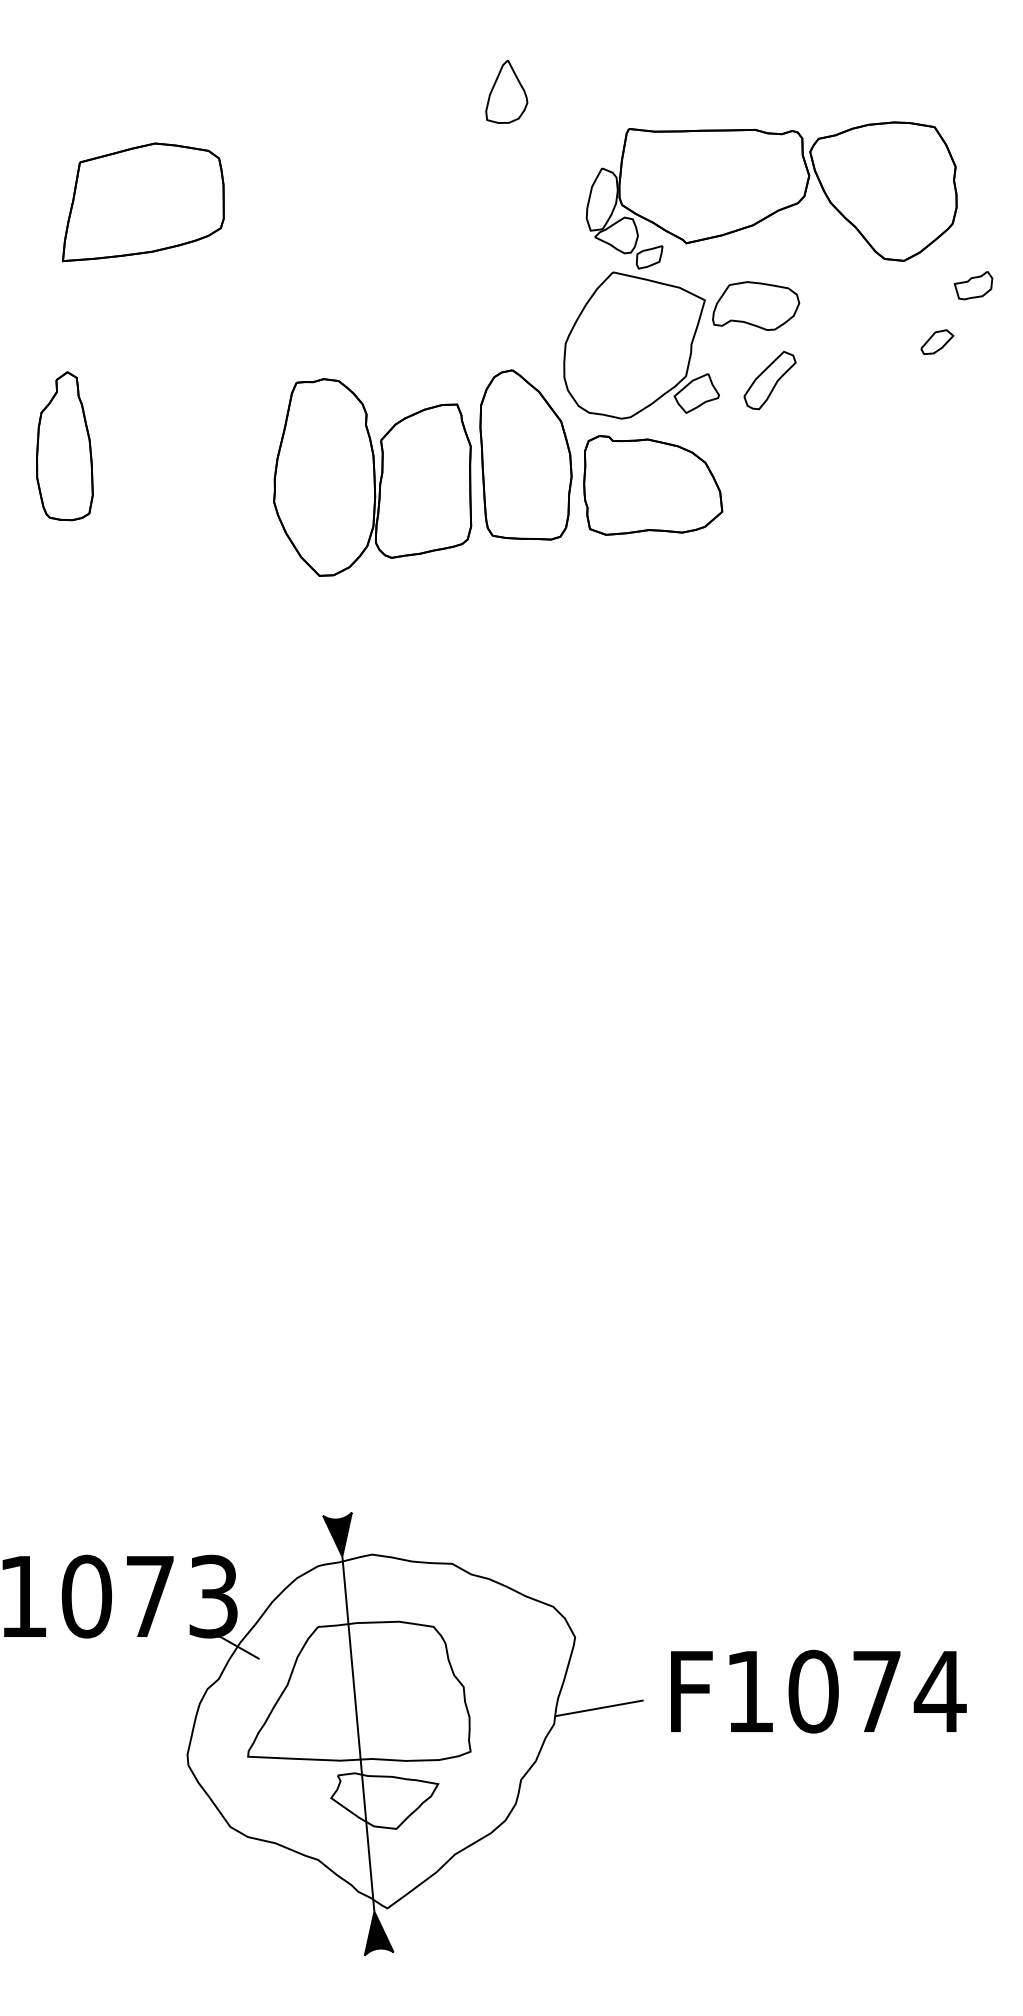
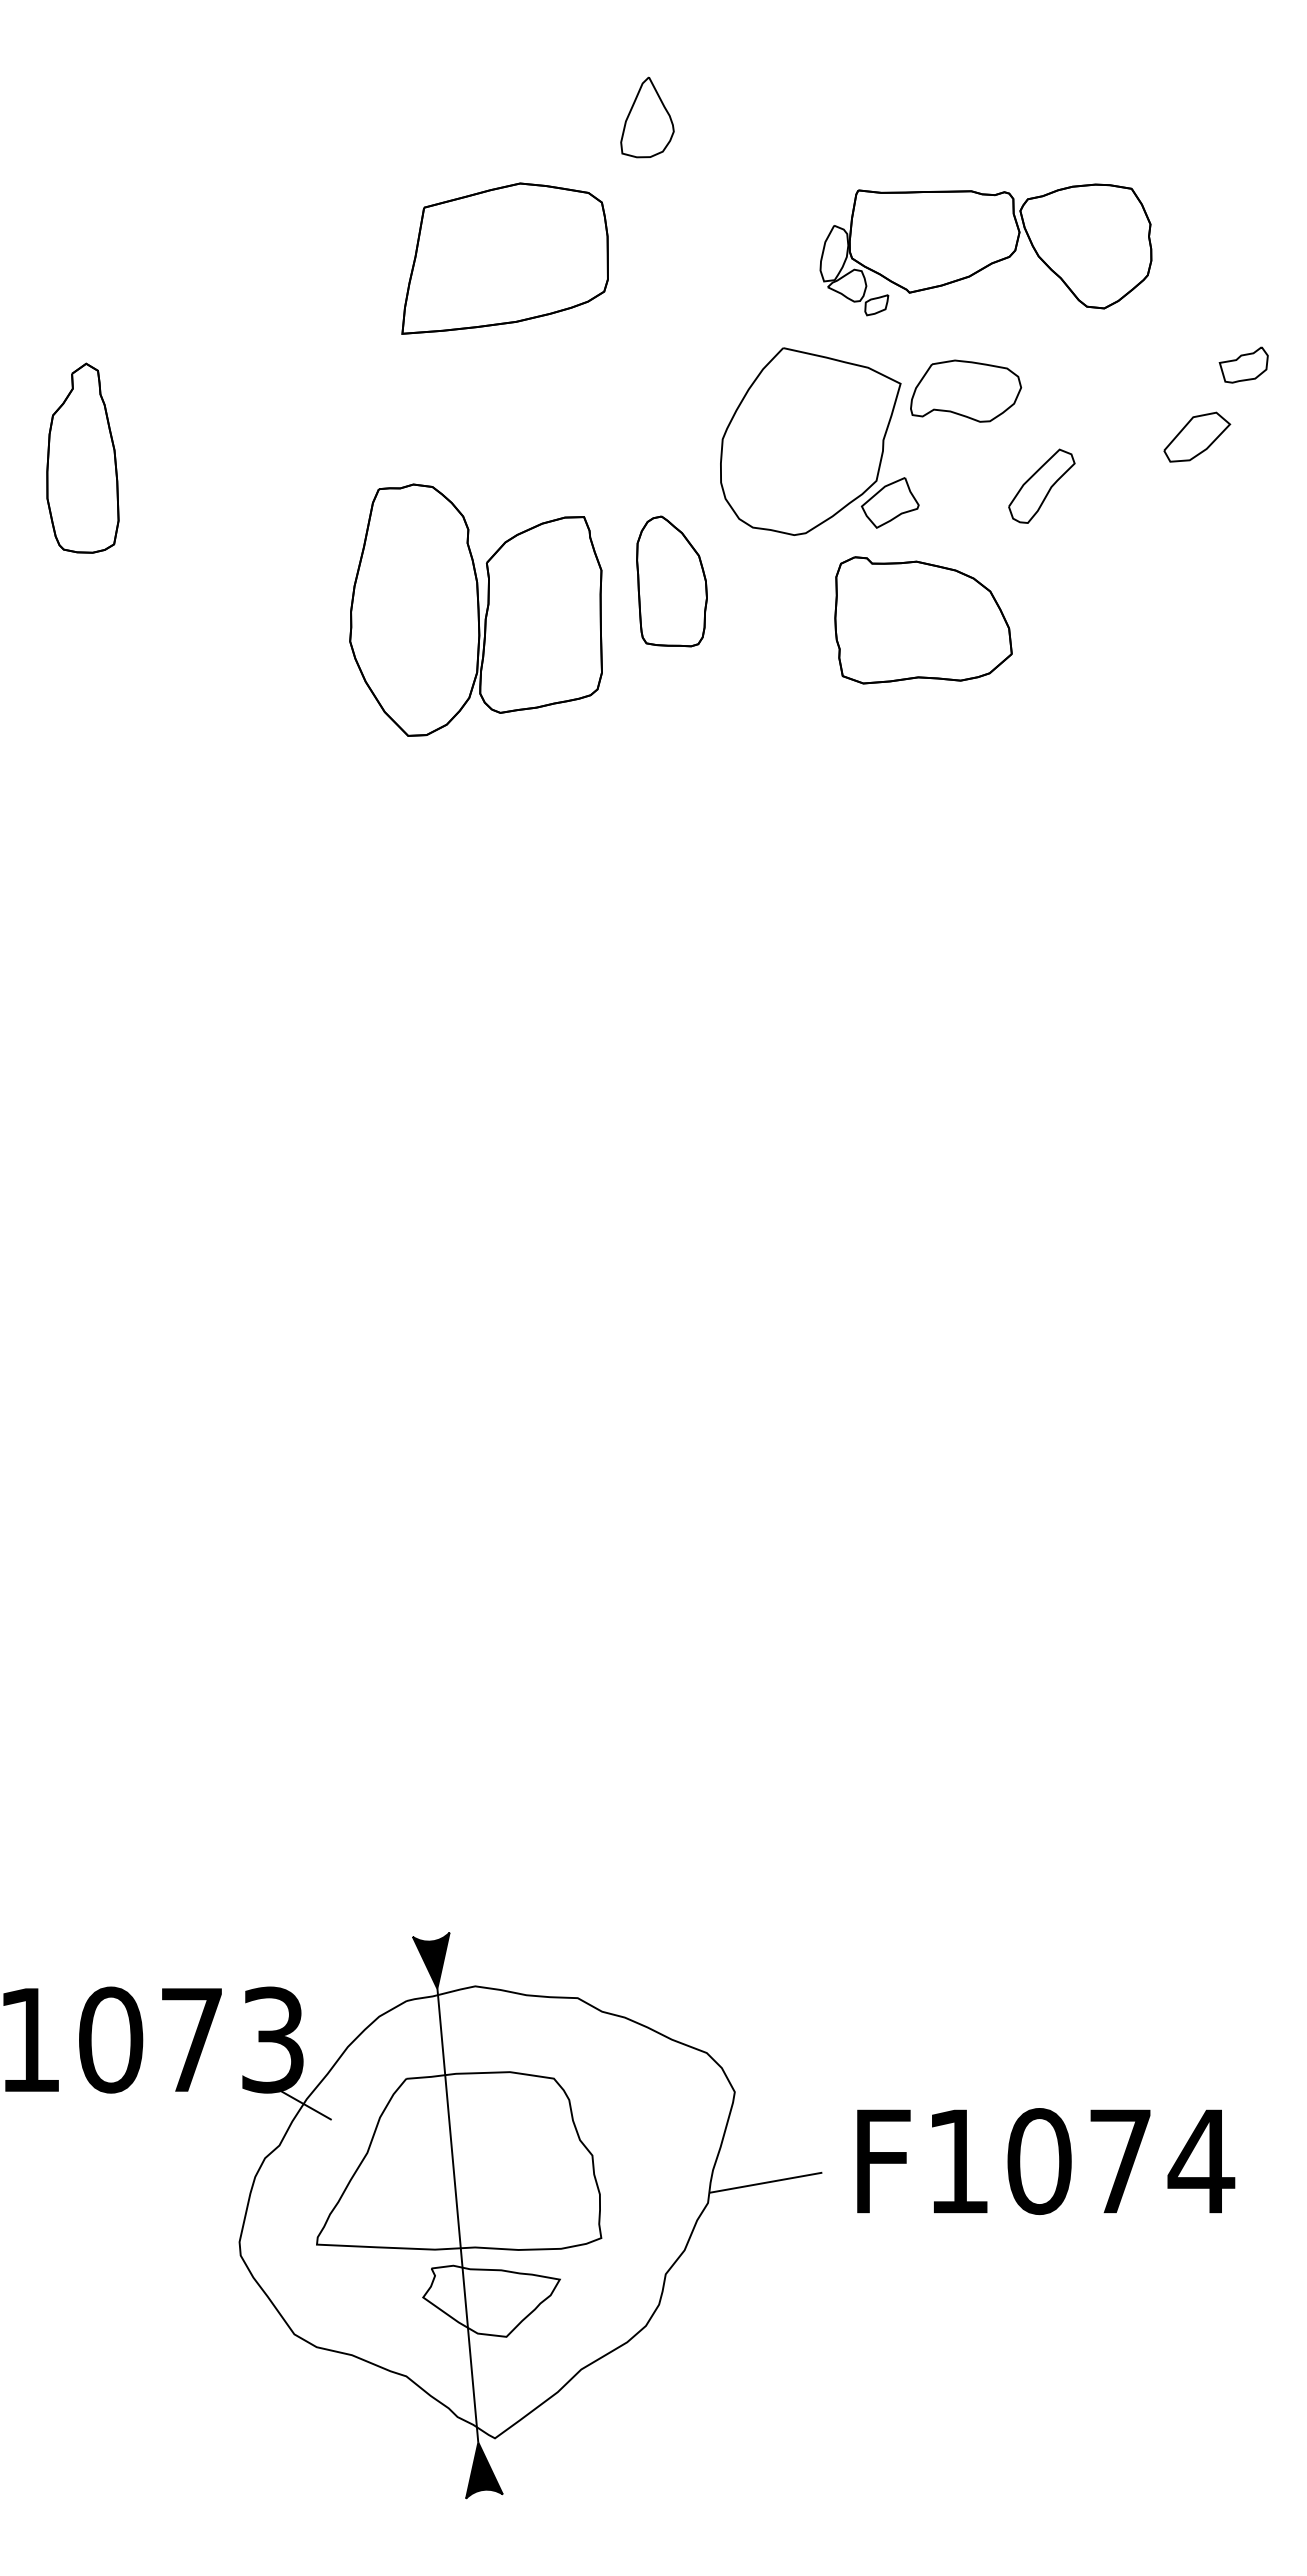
part: (771, 195) -> (985, 249), size x0.7
part: (142, 202) -> (504, 258), moved
part: (937, 342) -> (1197, 437), size x1.6
part: (769, 379) -> (1041, 485), moved
part: (64, 445) -> (82, 457), moved
part: (525, 455) -> (671, 581), size x0.6
part: (653, 485) -> (923, 620), moved

